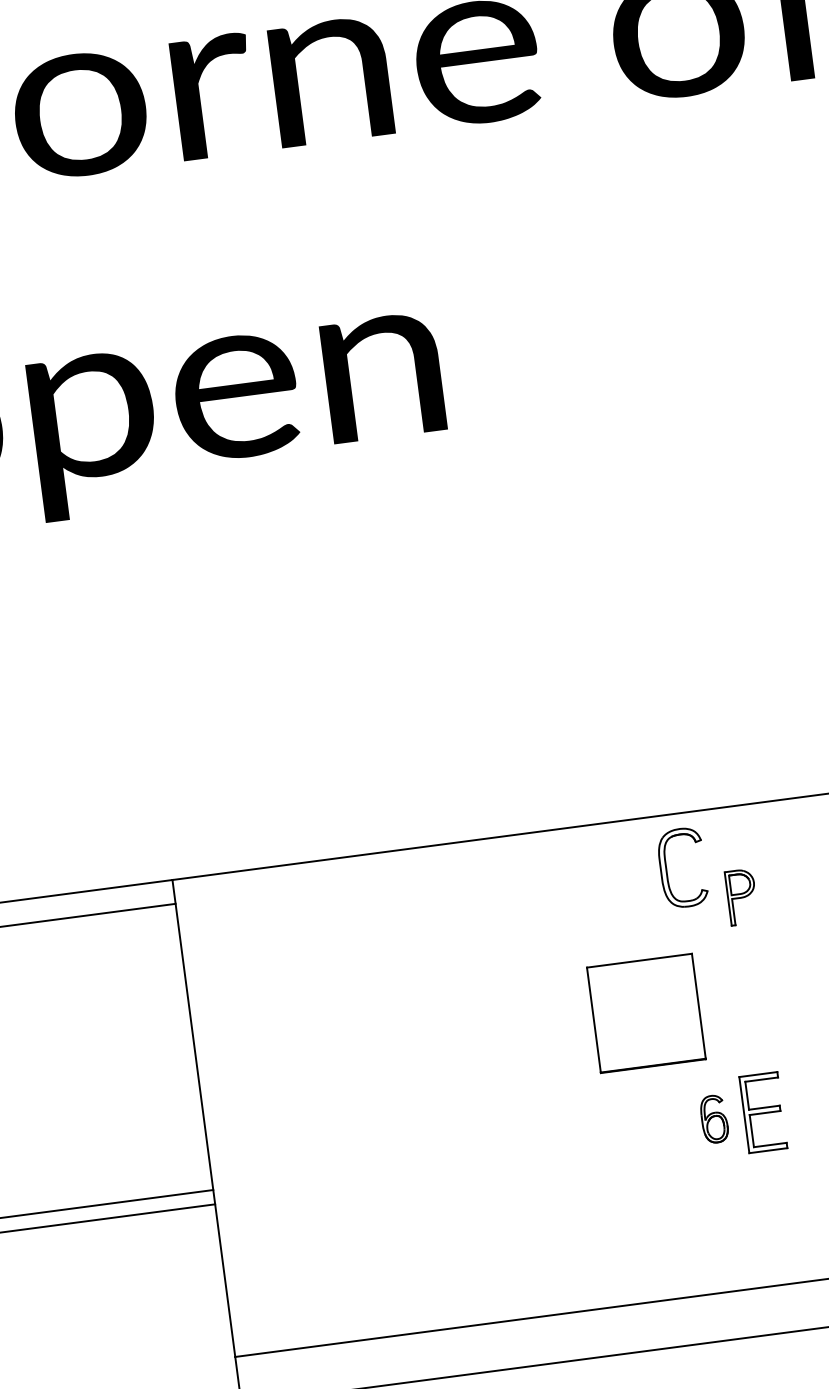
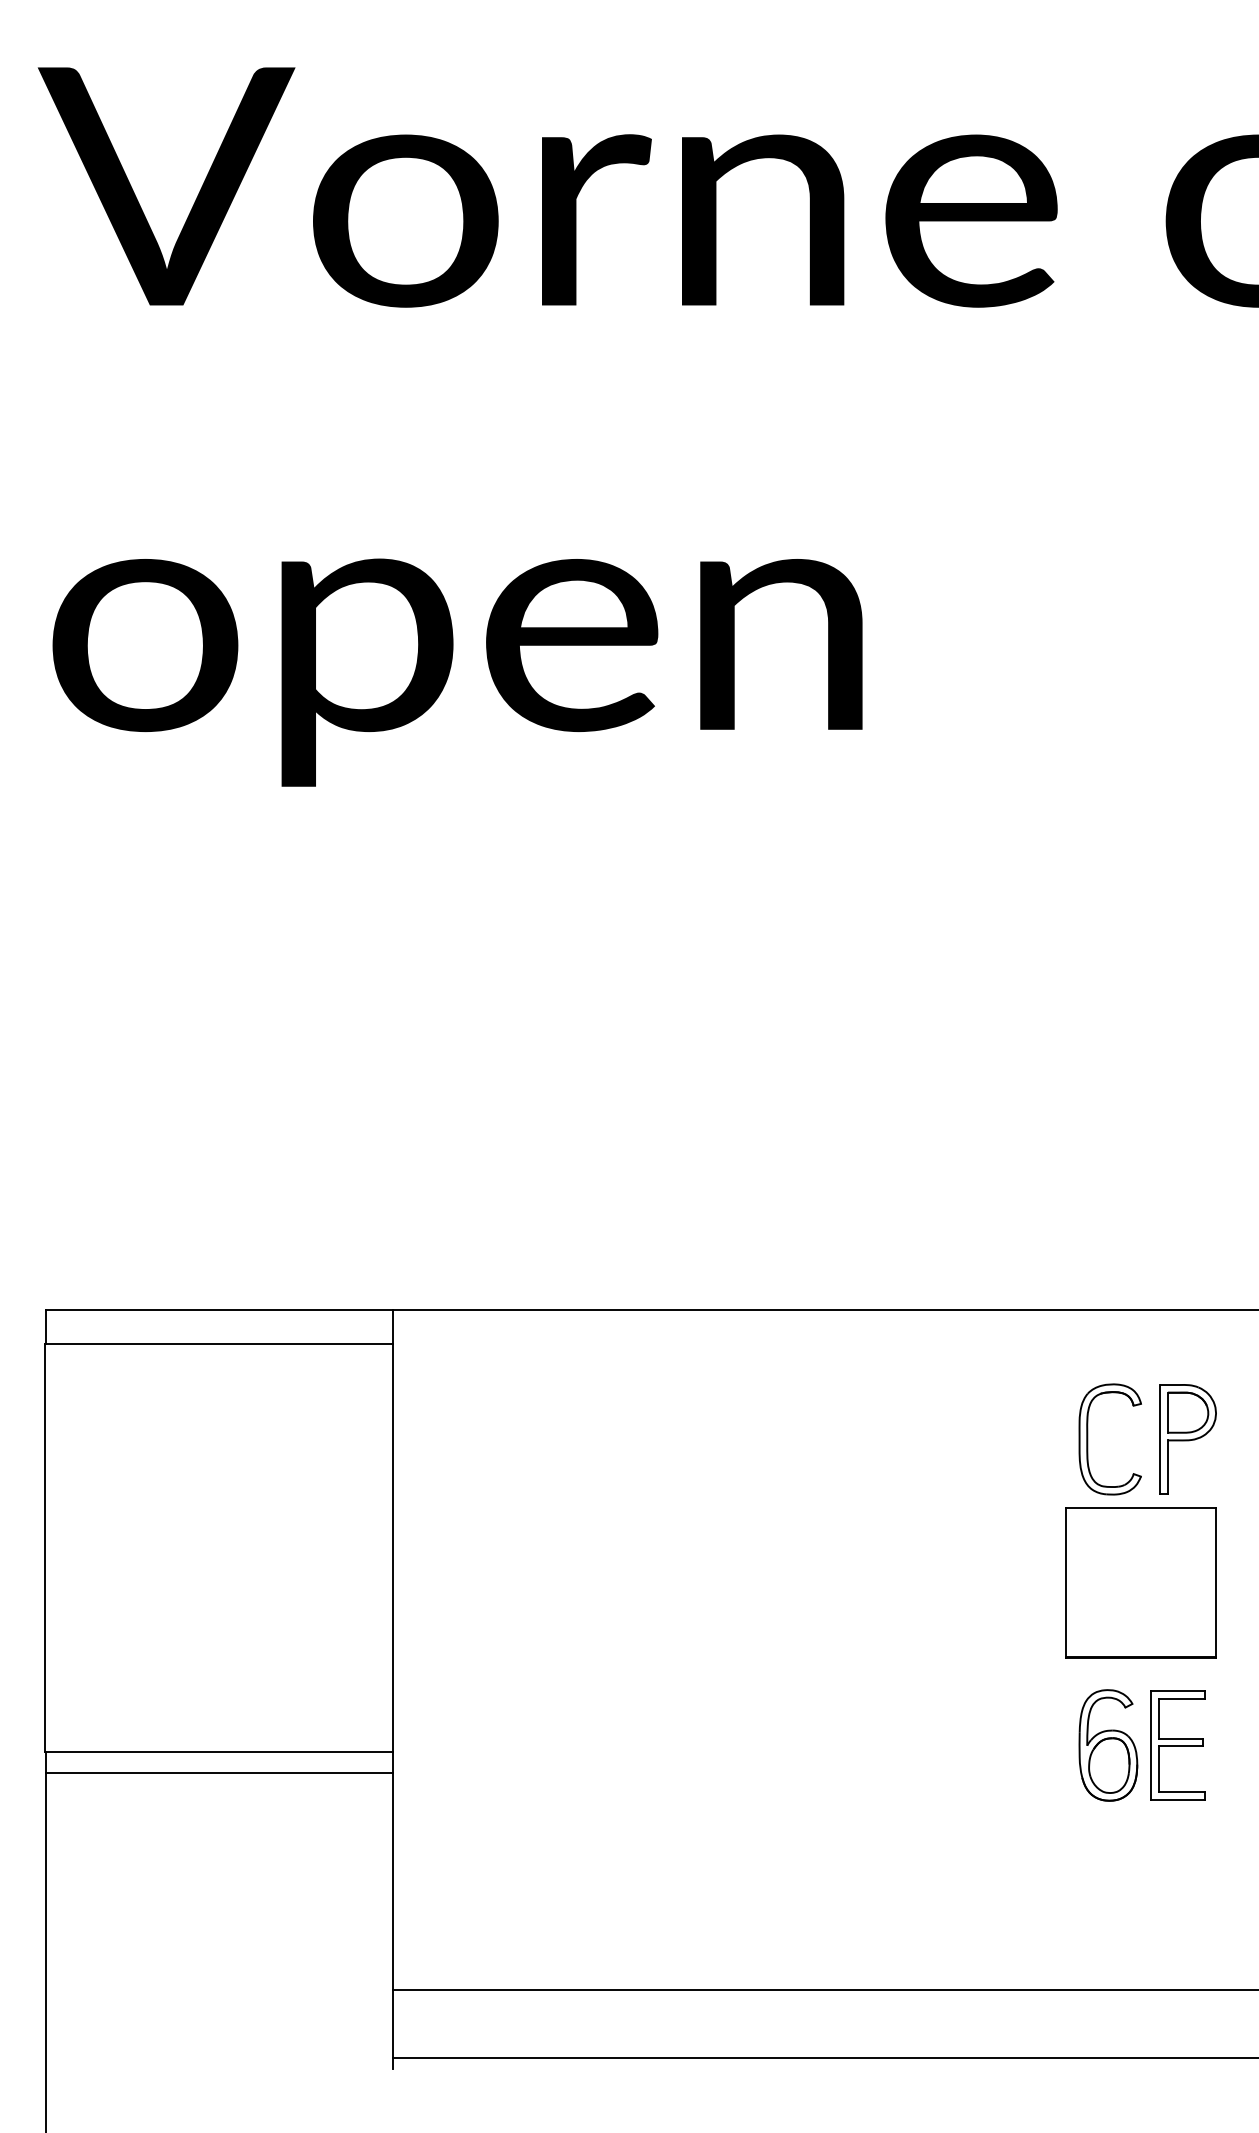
part: (667, 869) -> (1088, 1439), moved
part: (741, 897) -> (1187, 1439), size x1.43
part: (646, 1013) -> (1140, 1582), moved
part: (714, 1119) -> (1108, 1745), size x1.67

